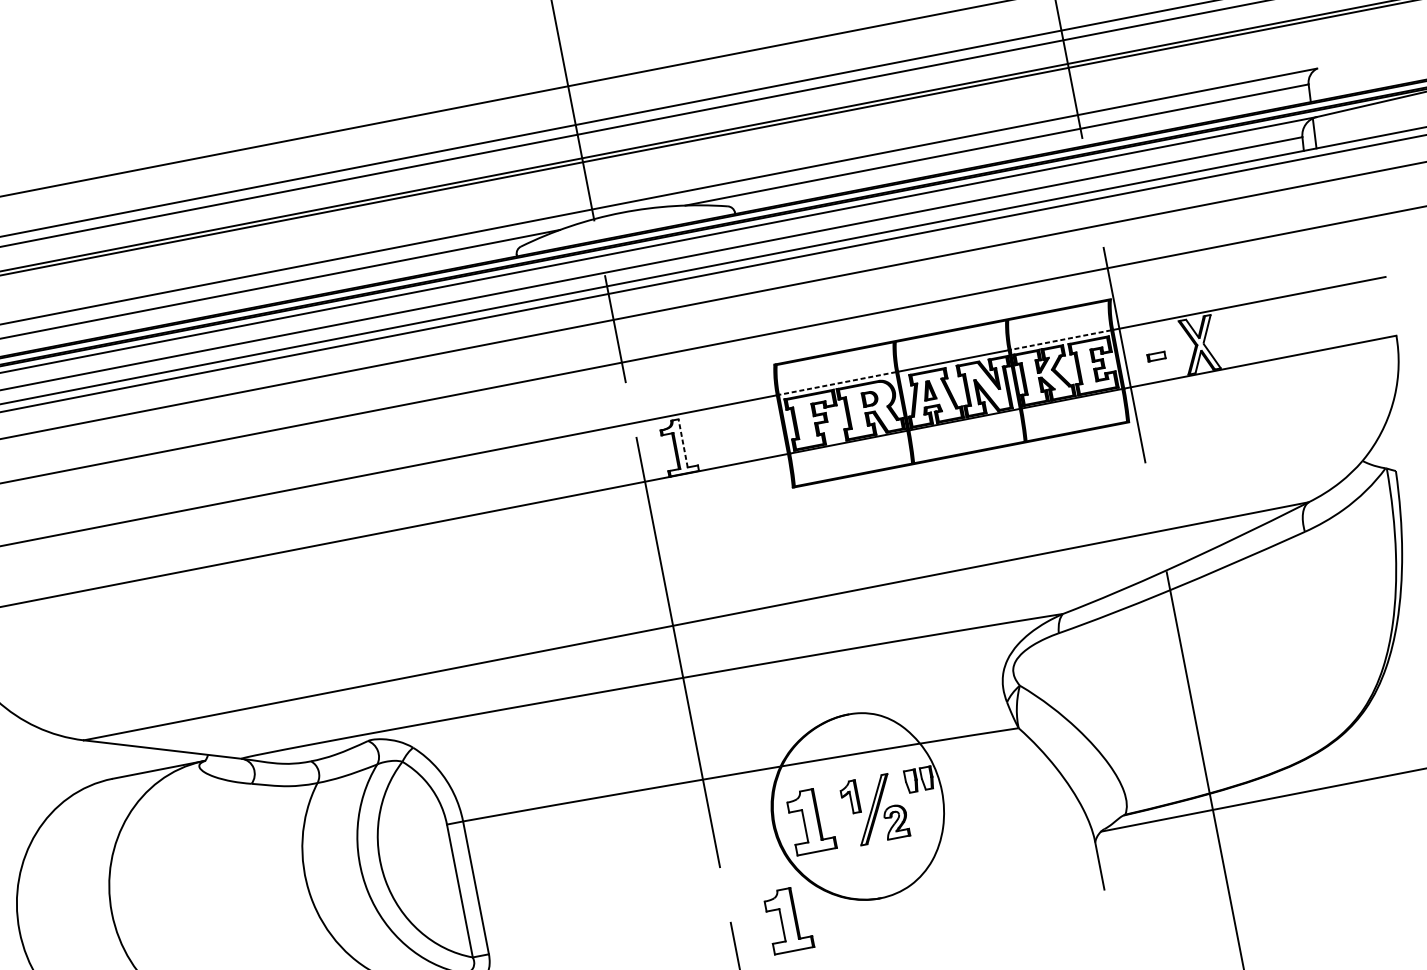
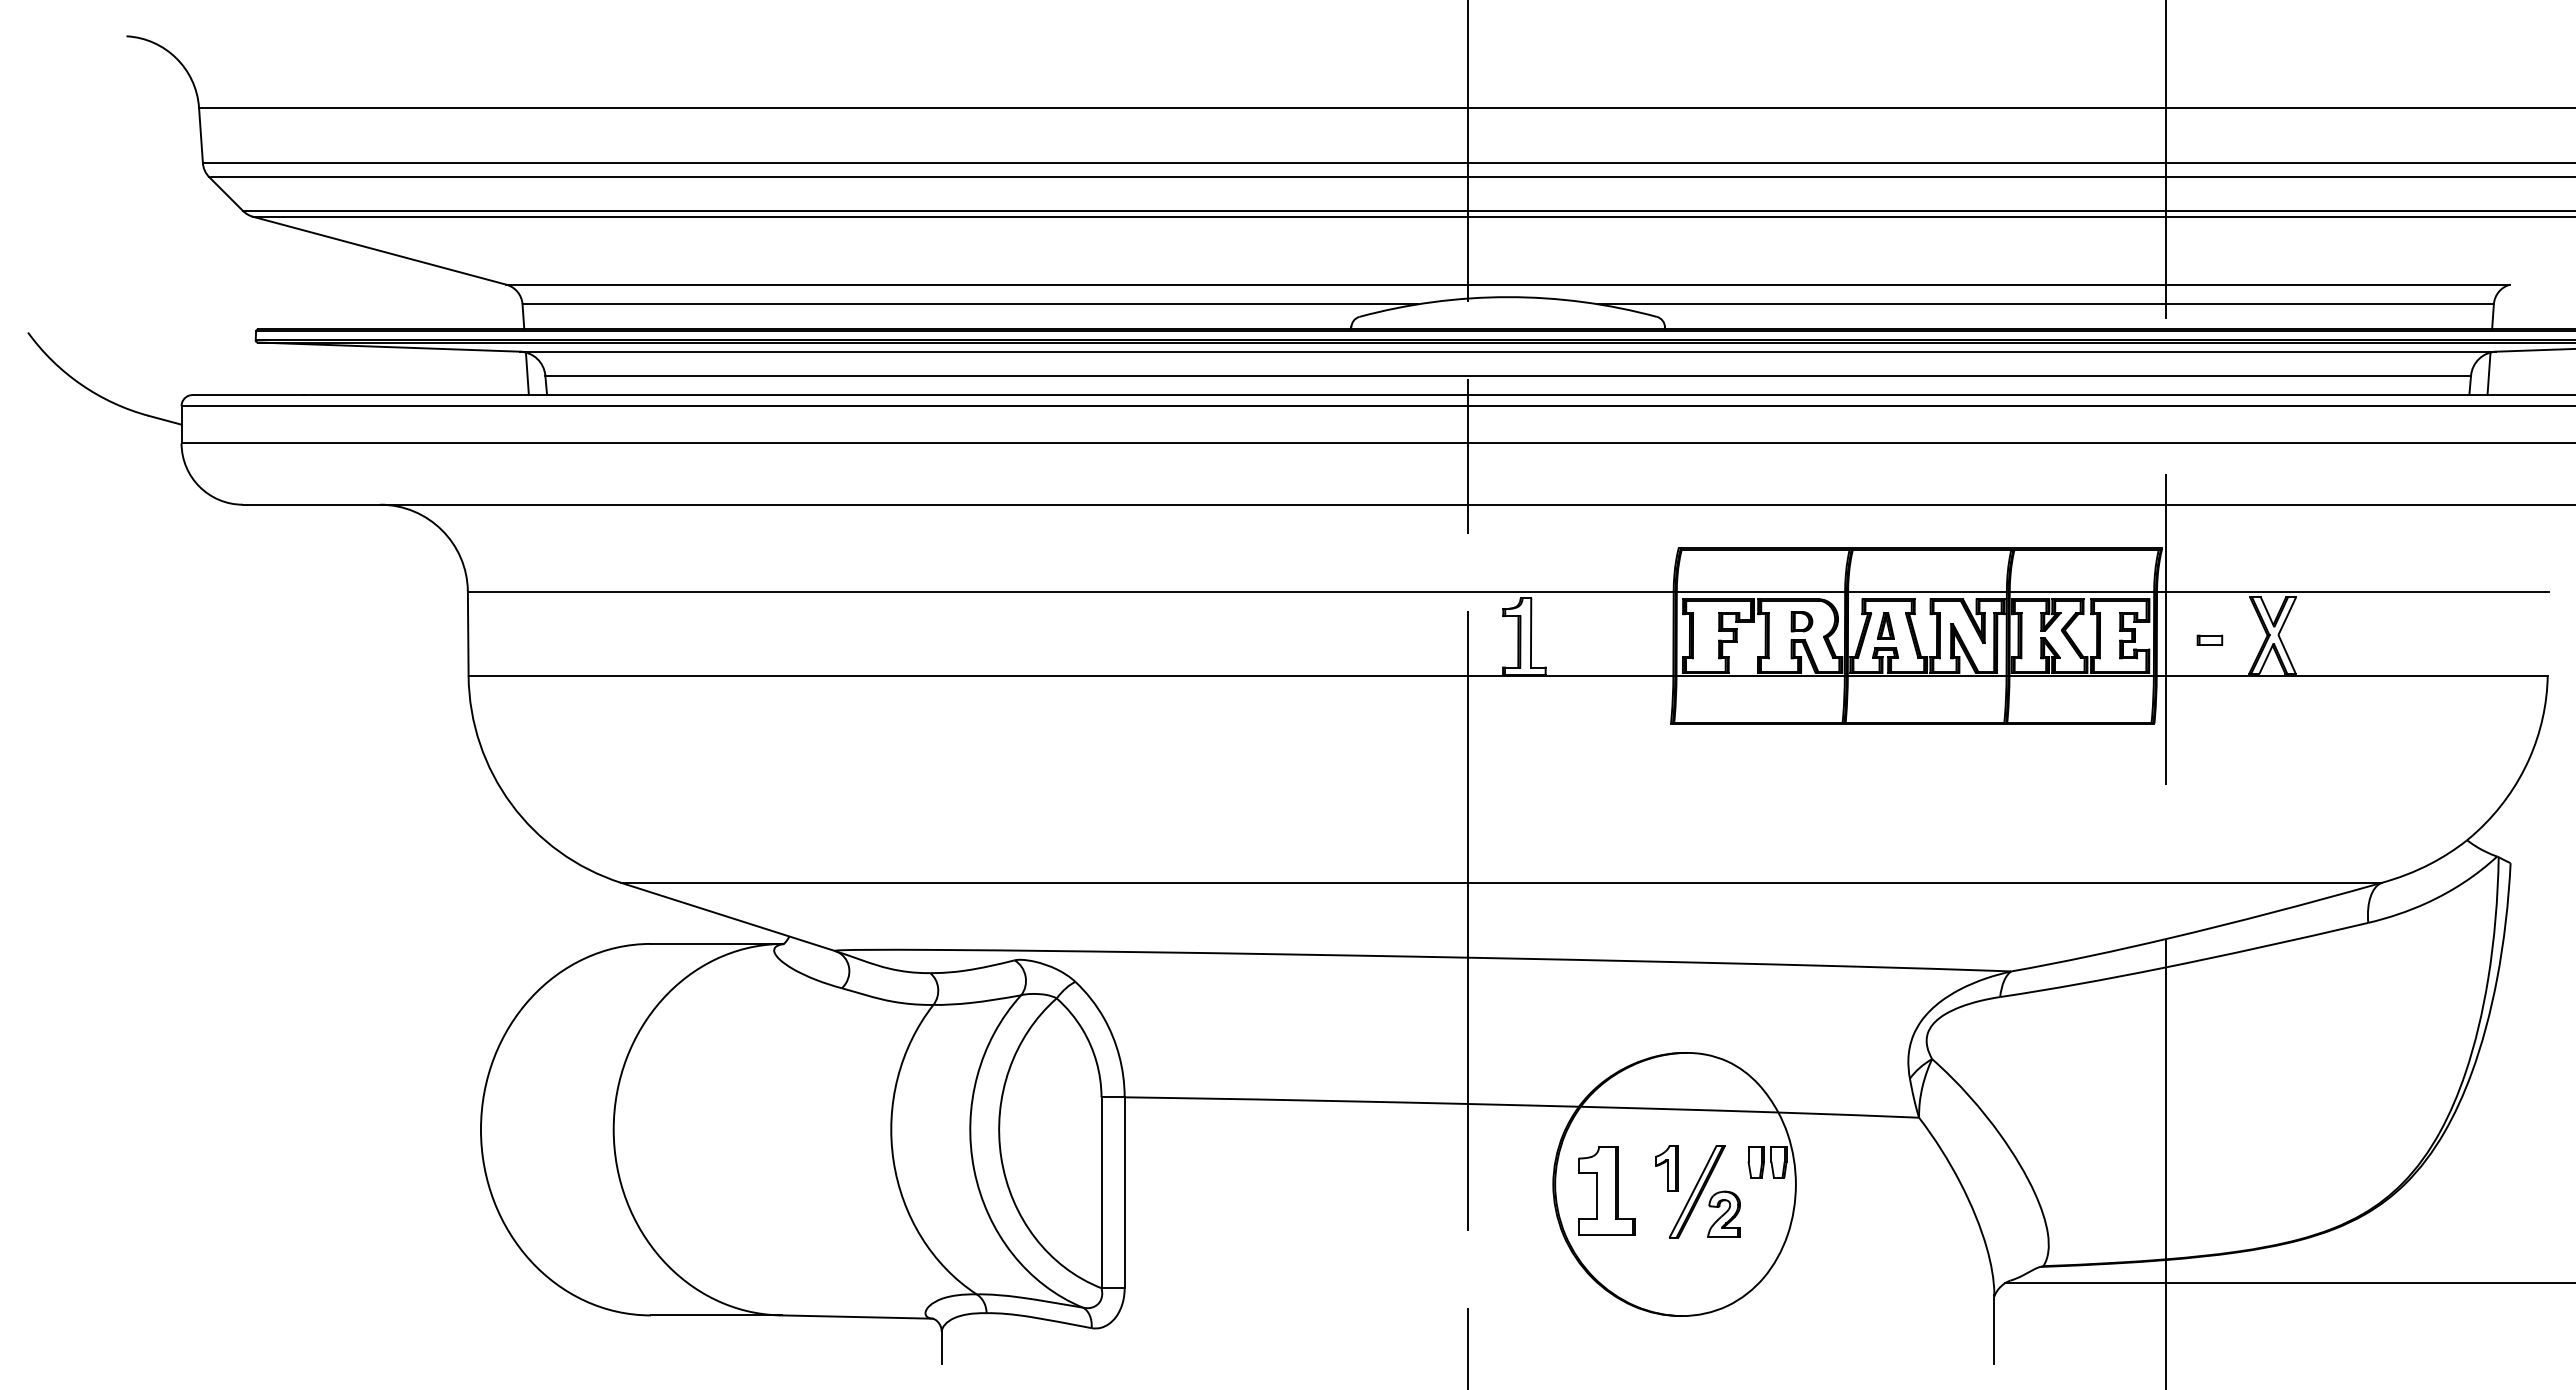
line: (1060, 340) -> (2081, 591), dashed -> solid
line: (837, 383) -> (1760, 591), dashed -> solid
line: (683, 443) -> (1531, 633), dashed -> solid
part: (788, 920) -> (1548, 1321), removed

